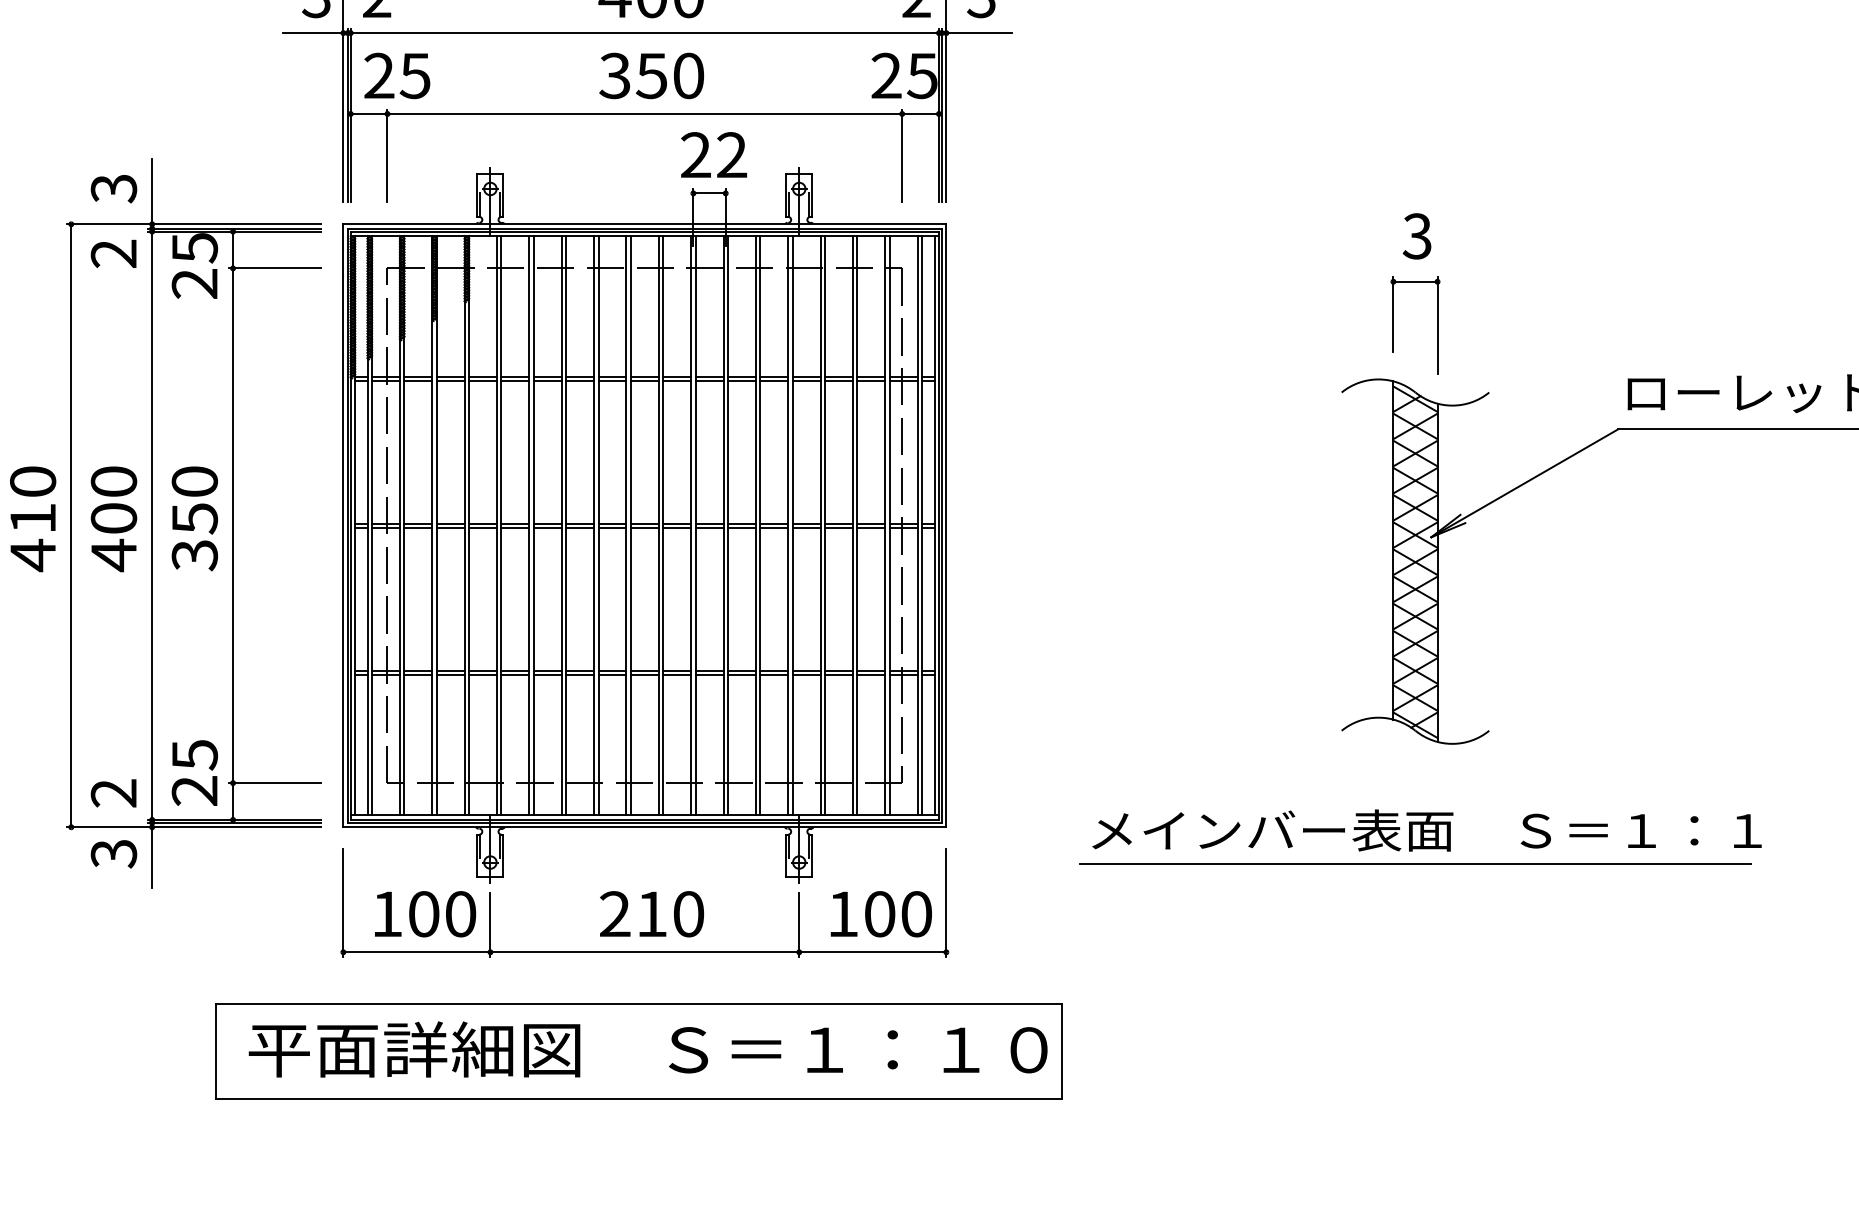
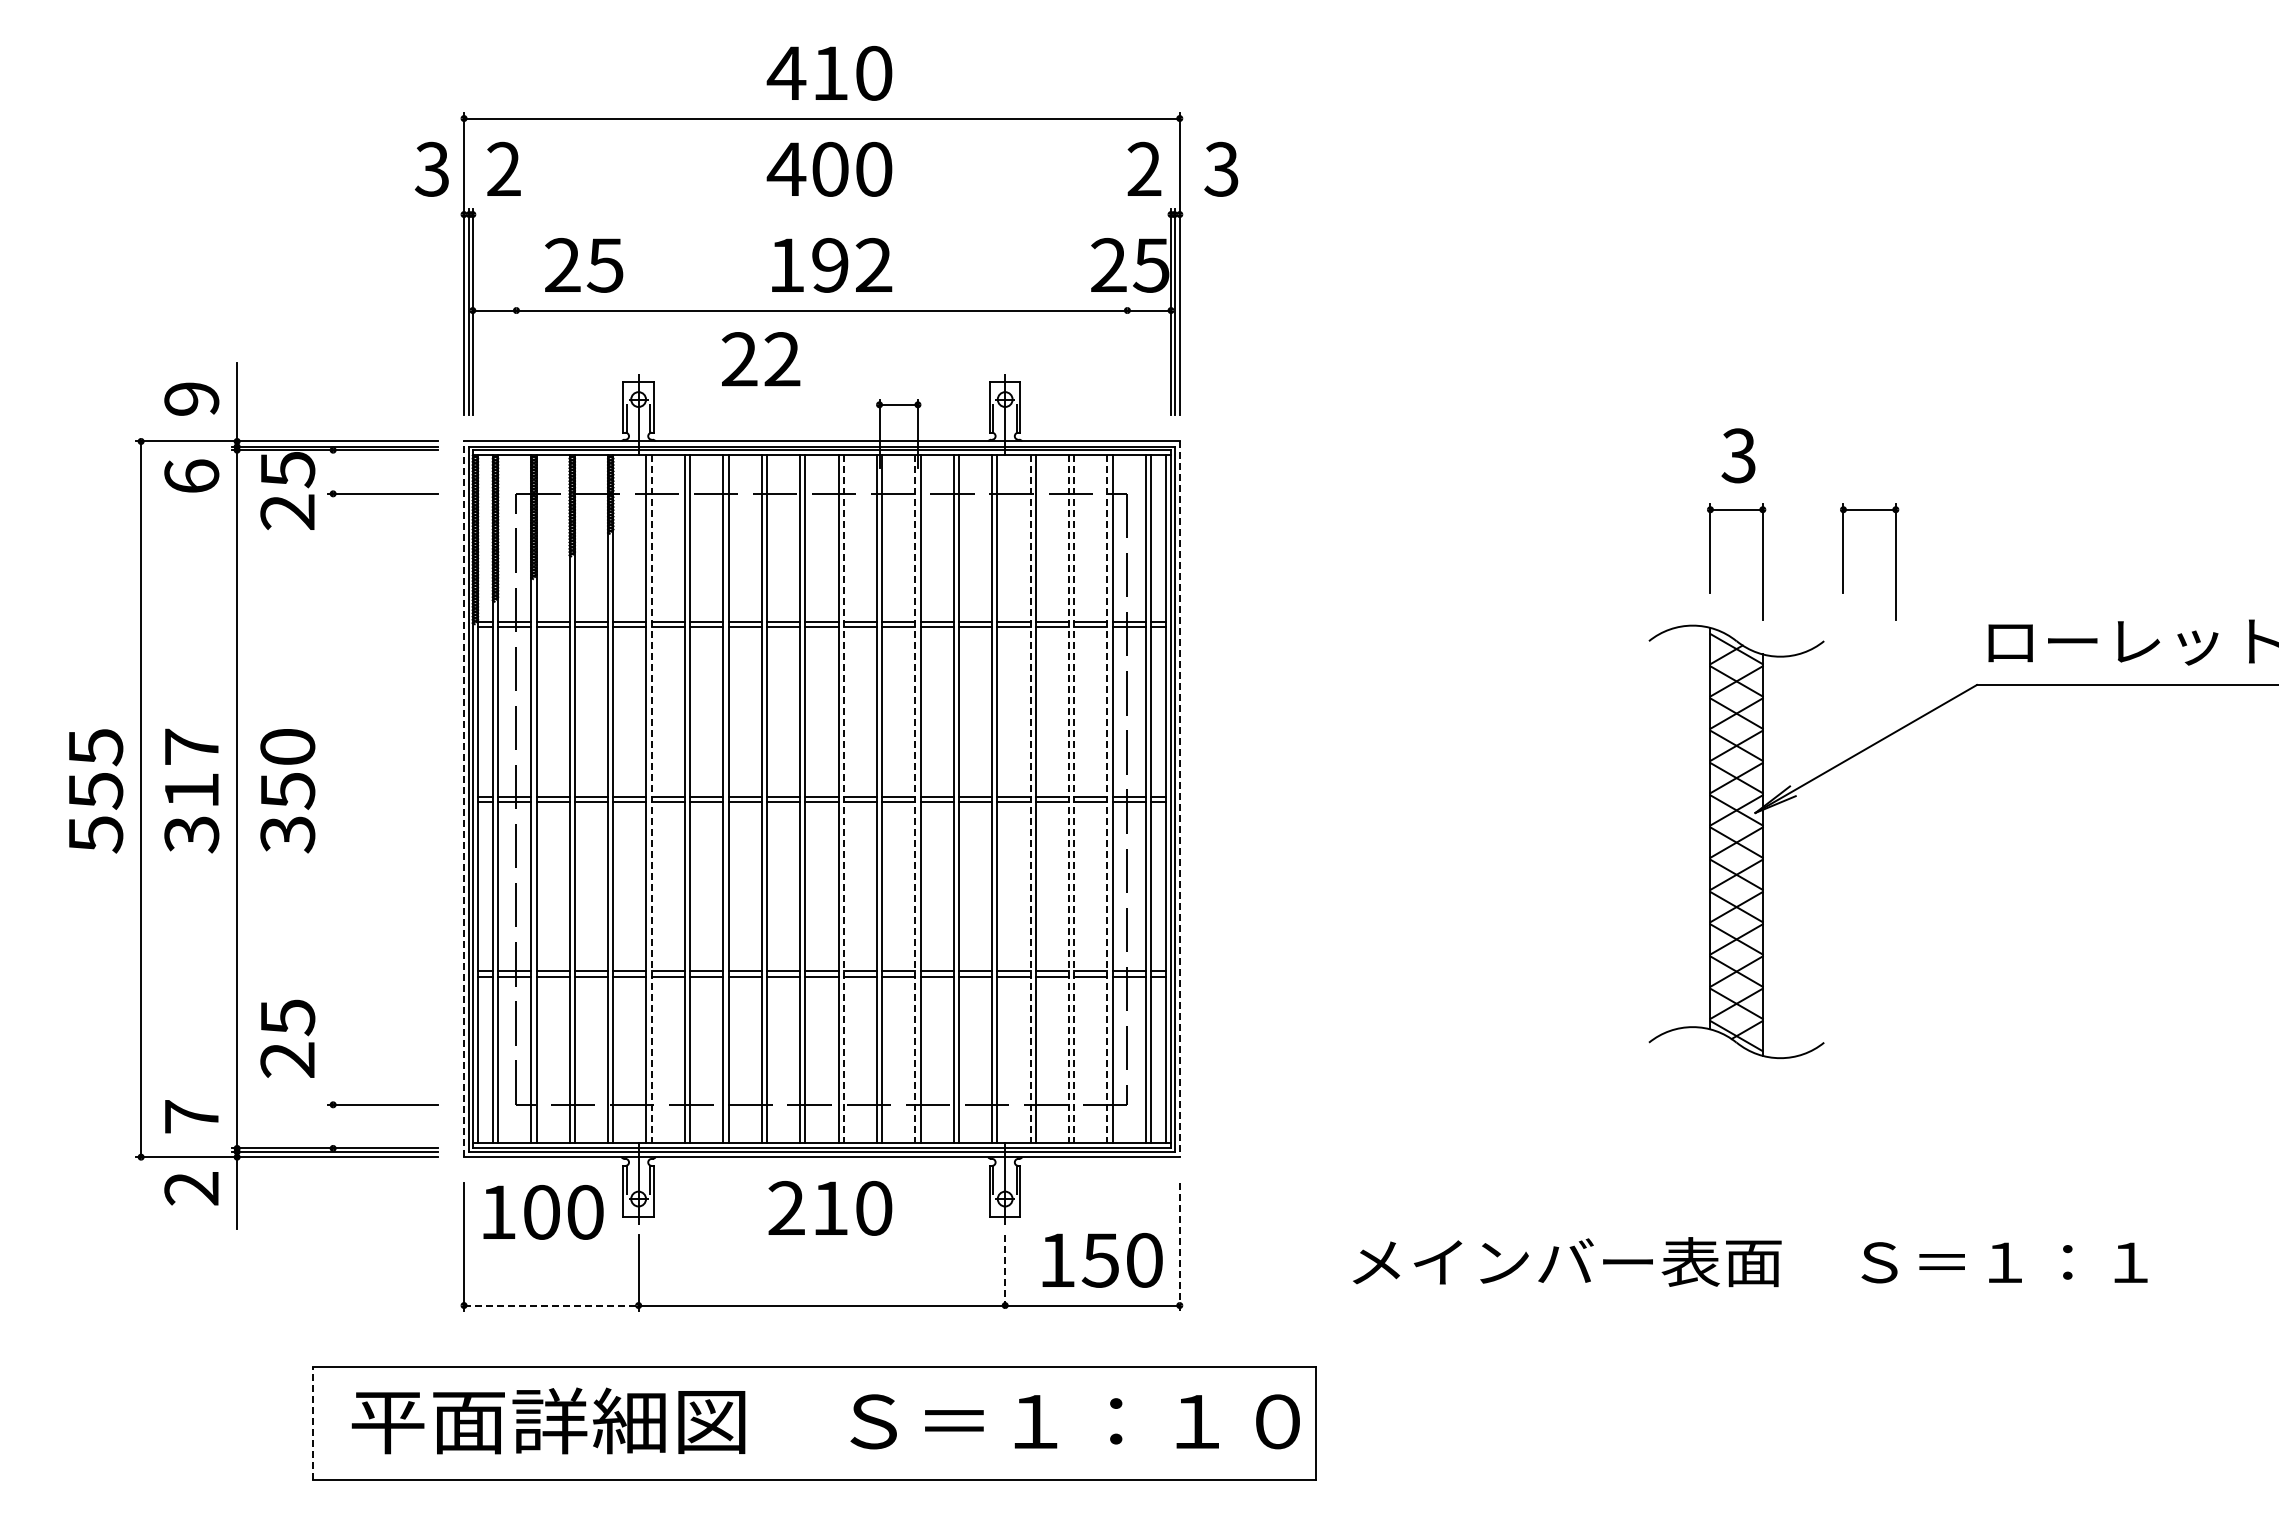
line: (647, 33) -> (824, 214), removed
text: (651, 75) -> (829, 264), 350 -> 192
text: (397, 76) -> (584, 265), moved
text: (714, 155) -> (761, 359), moved
line: (387, 156) -> (516, 360), removed
line: (902, 156) -> (1127, 360), removed
text: (113, 188) -> (191, 399), 3 -> 9
text: (113, 253) -> (191, 476), 2 -> 6
part: (1505, 325) -> (1843, 561), added
text: (32, 519) -> (95, 791), 410 -> 555
text: (113, 519) -> (191, 791), 400 -> 317
line: (233, 525) -> (333, 799), removed
line: (343, 525) -> (464, 799), solid -> dashed
line: (501, 525) -> (651, 799), solid -> dashed
line: (663, 525) -> (843, 799), solid -> dashed
line: (723, 525) -> (915, 799), solid -> dashed
line: (820, 525) -> (1030, 799), solid -> dashed
line: (852, 525) -> (1068, 799), solid -> dashed
line: (857, 525) -> (1074, 799), solid -> dashed
line: (885, 525) -> (1107, 799), solid -> dashed
line: (946, 525) -> (1179, 799), solid -> dashed
text: (194, 772) -> (287, 1038), moved
text: (113, 792) -> (191, 1116), 2 -> 7
text: (1427, 830) -> (1750, 1262), moved
text: (113, 854) -> (191, 1189), 3 -> 2
line: (1415, 863) -> (1736, 1200), removed
line: (946, 903) -> (1179, 1247), solid -> dashed
text: (425, 914) -> (543, 1212), moved
text: (652, 914) -> (830, 1208), moved
text: (879, 914) -> (1100, 1260), 100 -> 150
line: (799, 924) -> (1005, 1272), solid -> dashed
line: (417, 952) -> (551, 1305), solid -> dashed
line: (215, 1051) -> (312, 1423), solid -> dashed

